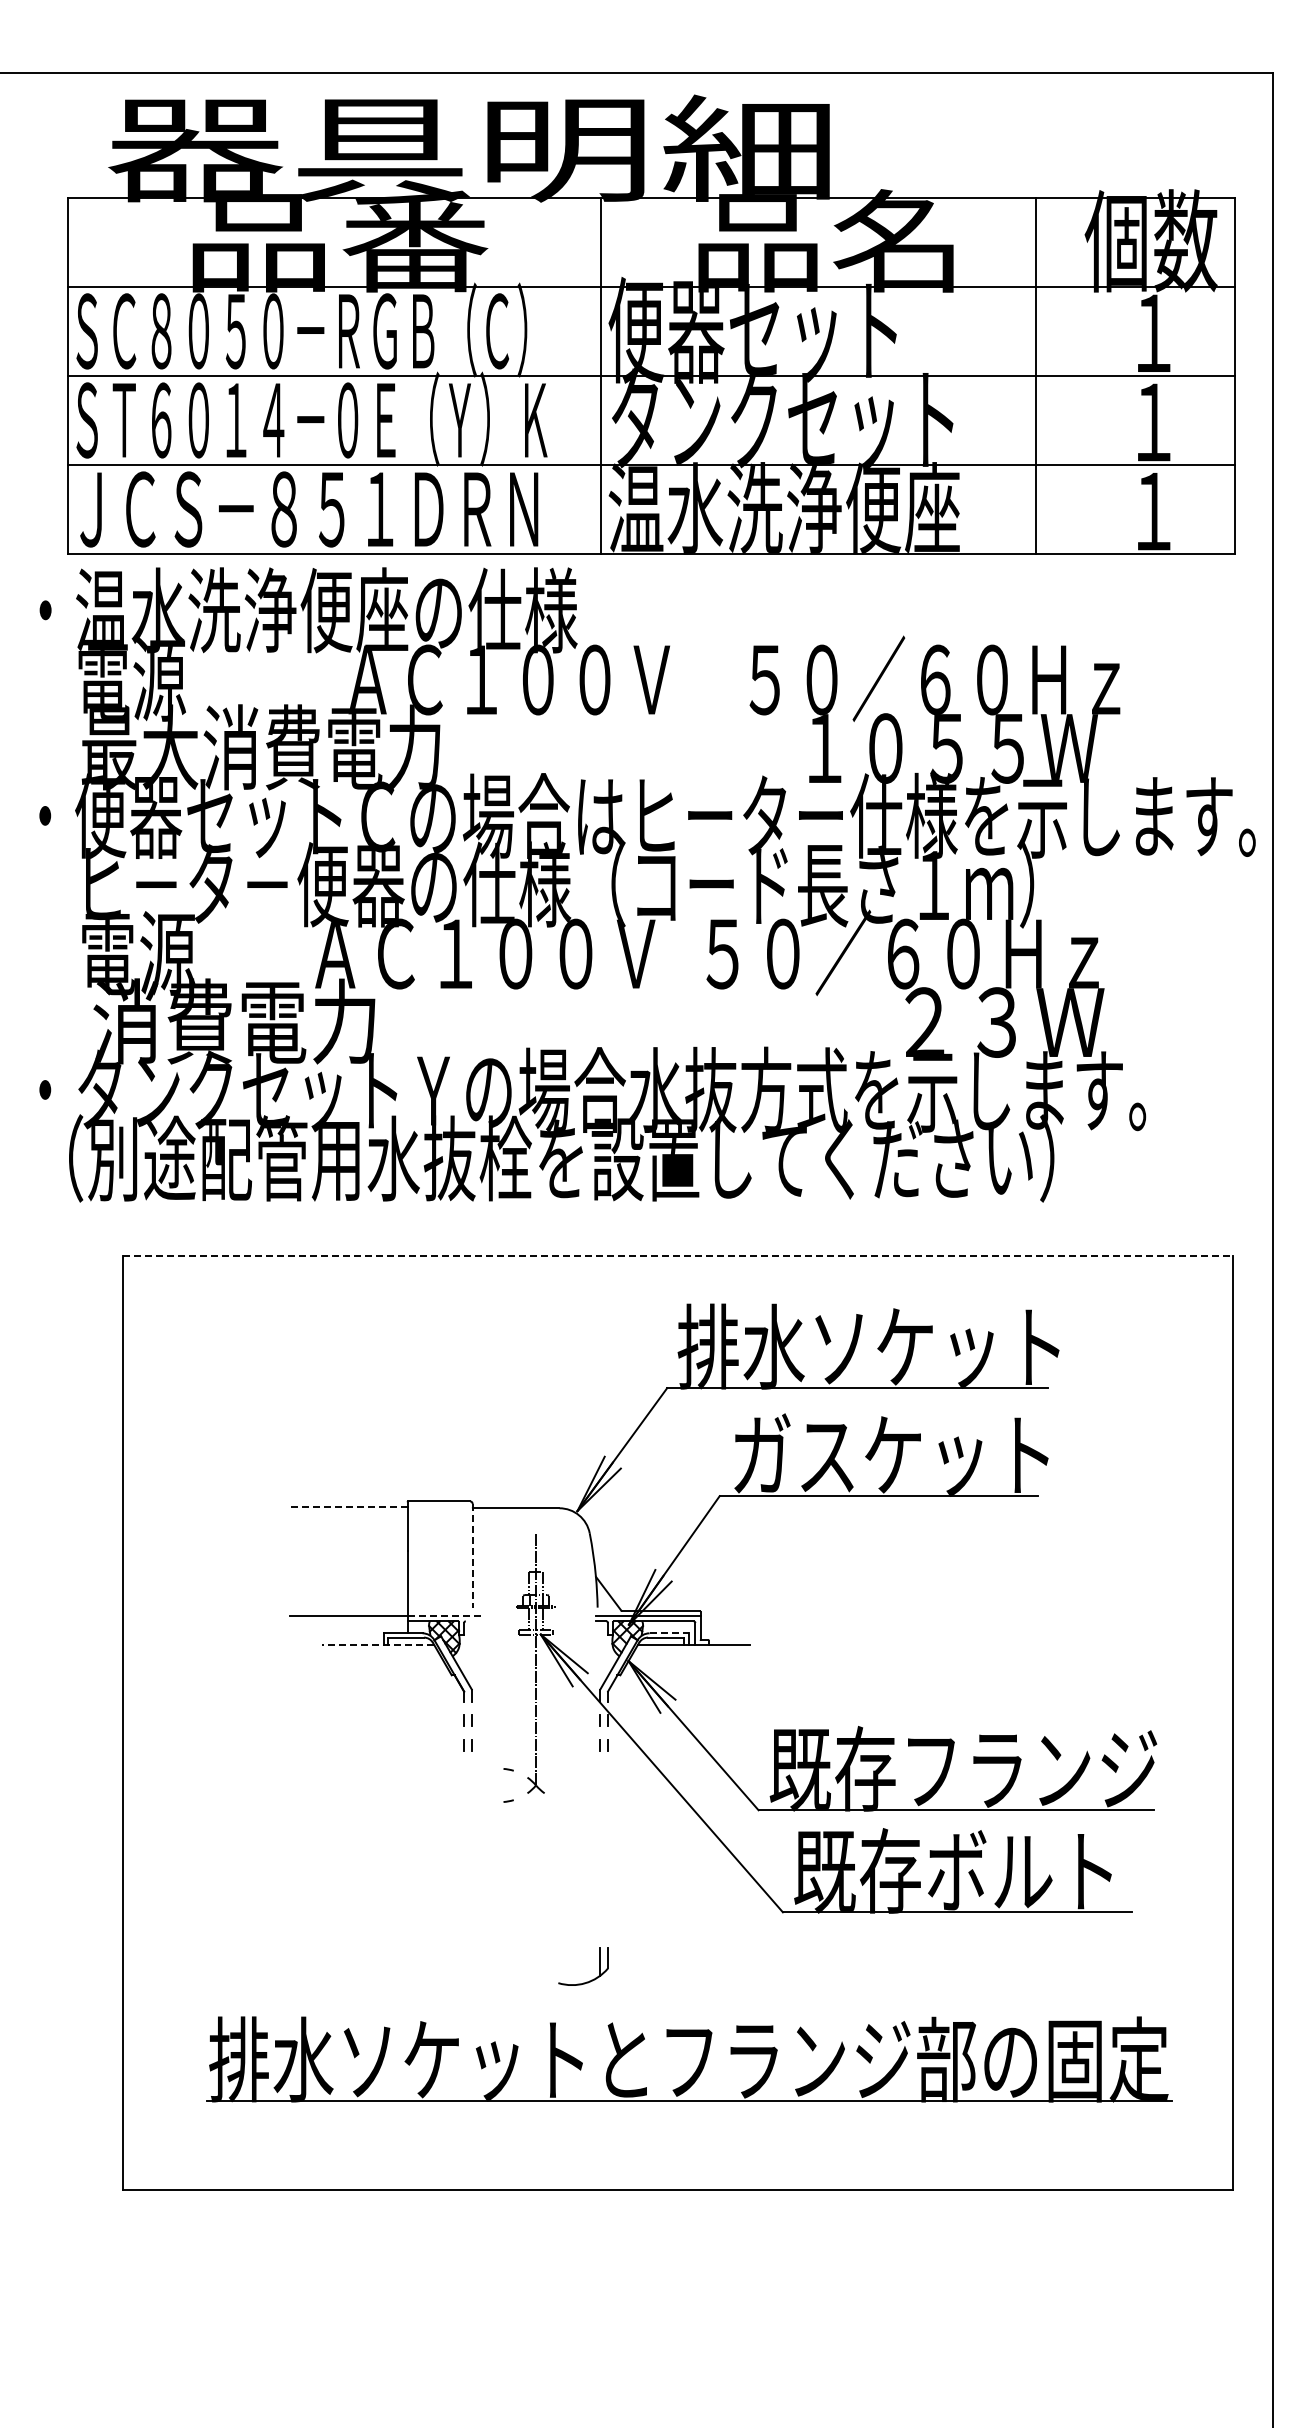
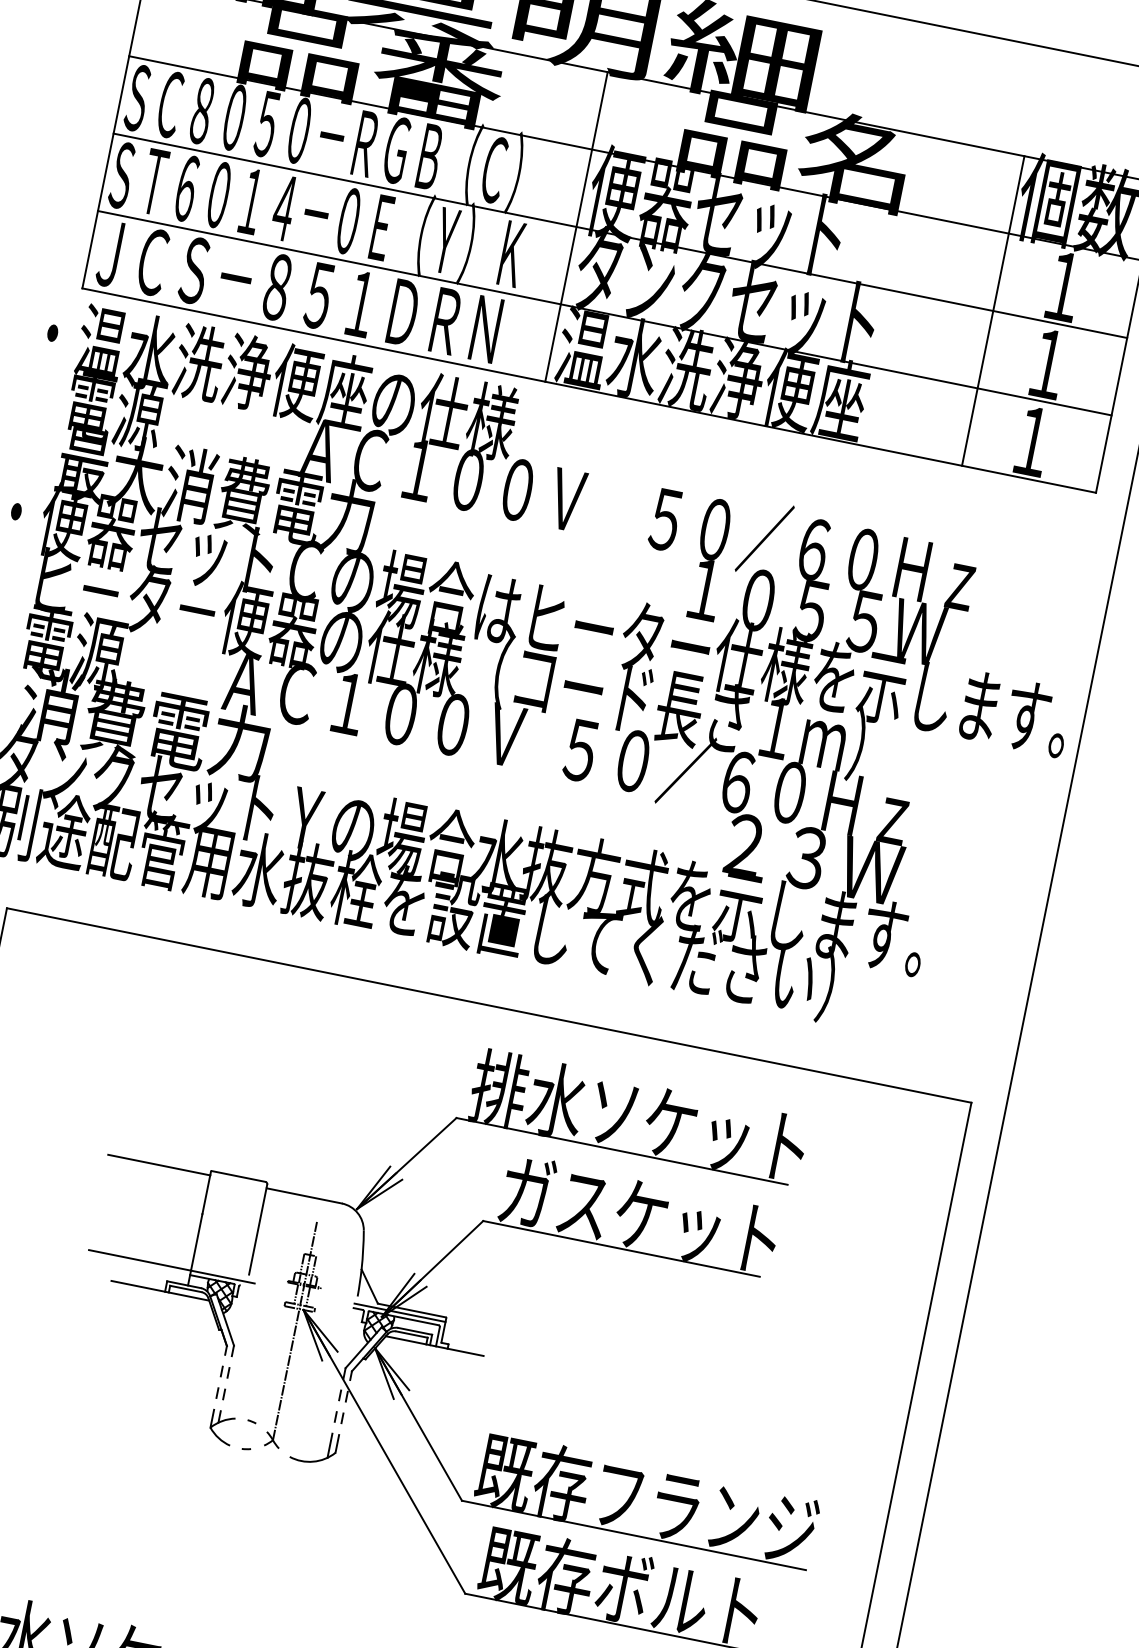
line: (1035, 375) -> (993, 310), moved
line: (678, 1256) -> (489, 1005), dashed -> solid
line: (348, 1506) -> (158, 1164), dashed -> solid
line: (472, 1555) -> (258, 1229), dashed -> solid
line: (444, 1616) -> (223, 1277), dashed -> solid
line: (669, 1633) -> (415, 1331), dashed -> solid
line: (377, 1645) -> (159, 1290), dashed -> solid
part: (476, 1782) -> (221, 1427), added
part: (589, 1980) -> (317, 1460), moved

